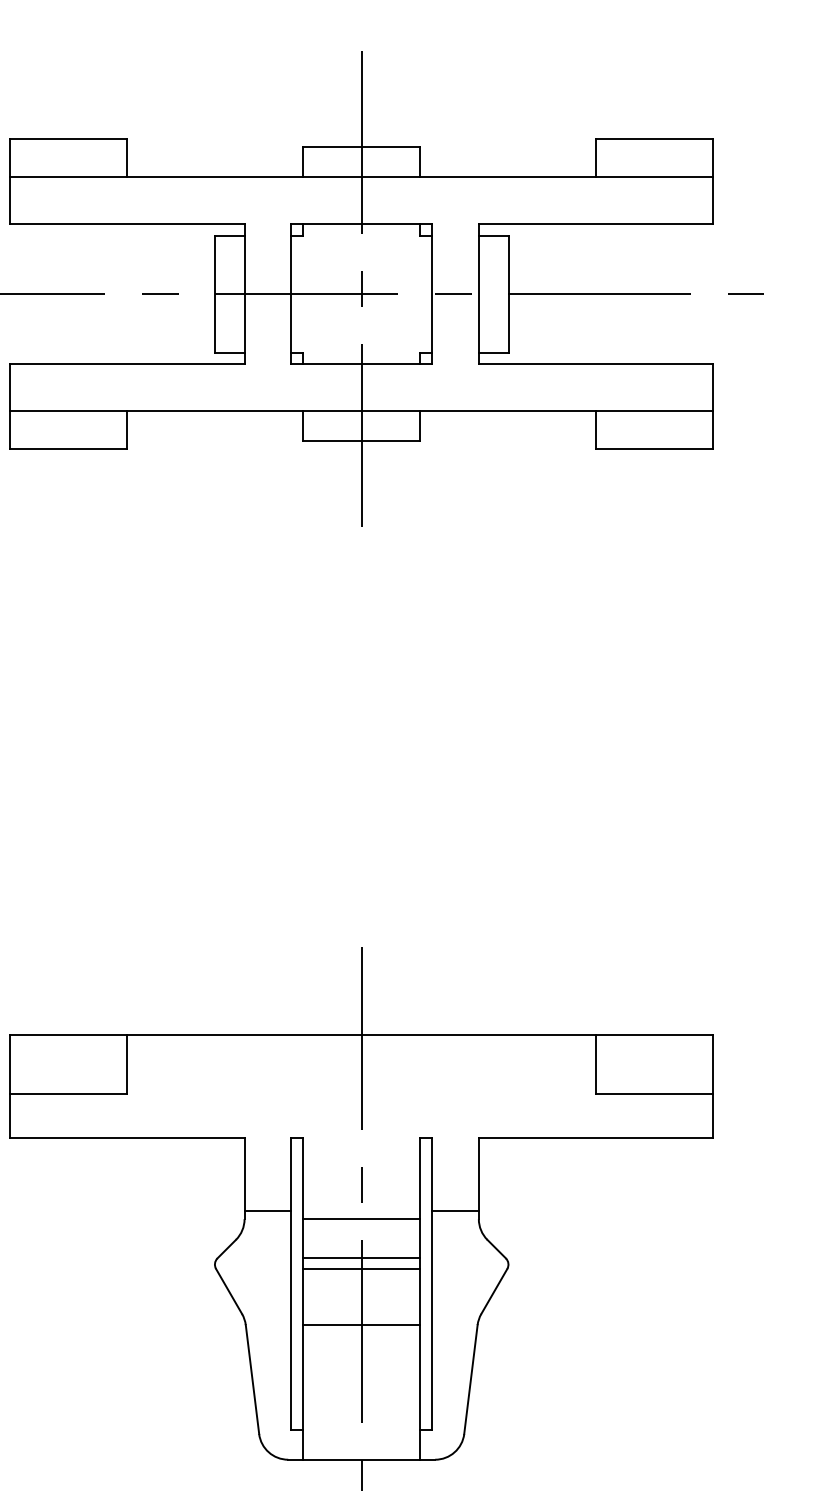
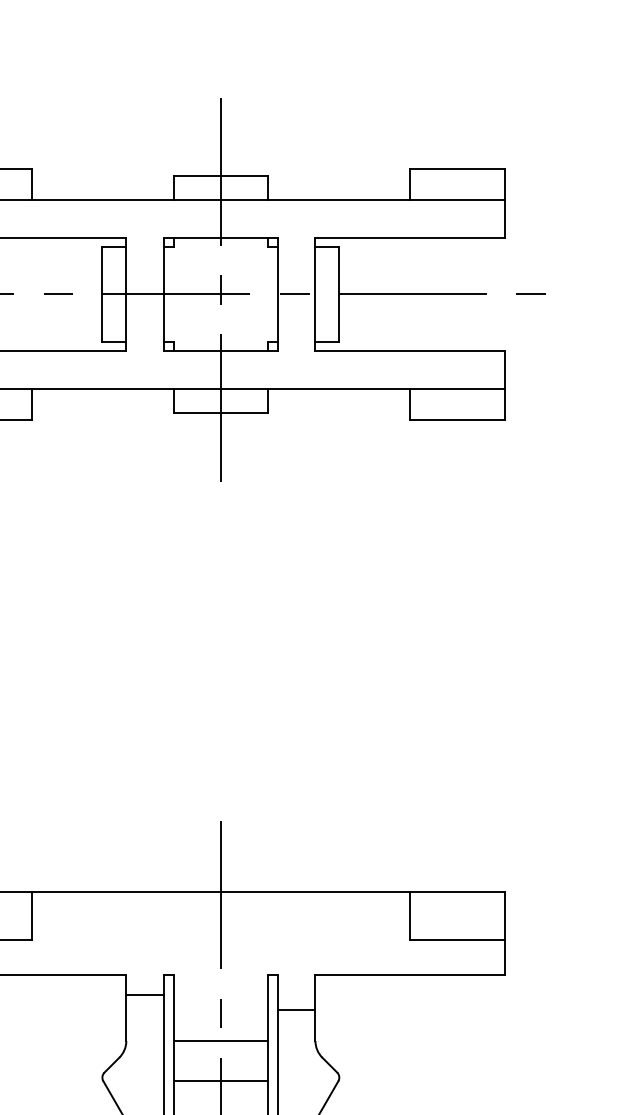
line: (267, 1210) -> (144, 995), moved
line: (455, 1210) -> (296, 1009), moved
line: (361, 1258) -> (220, 1072), removed

